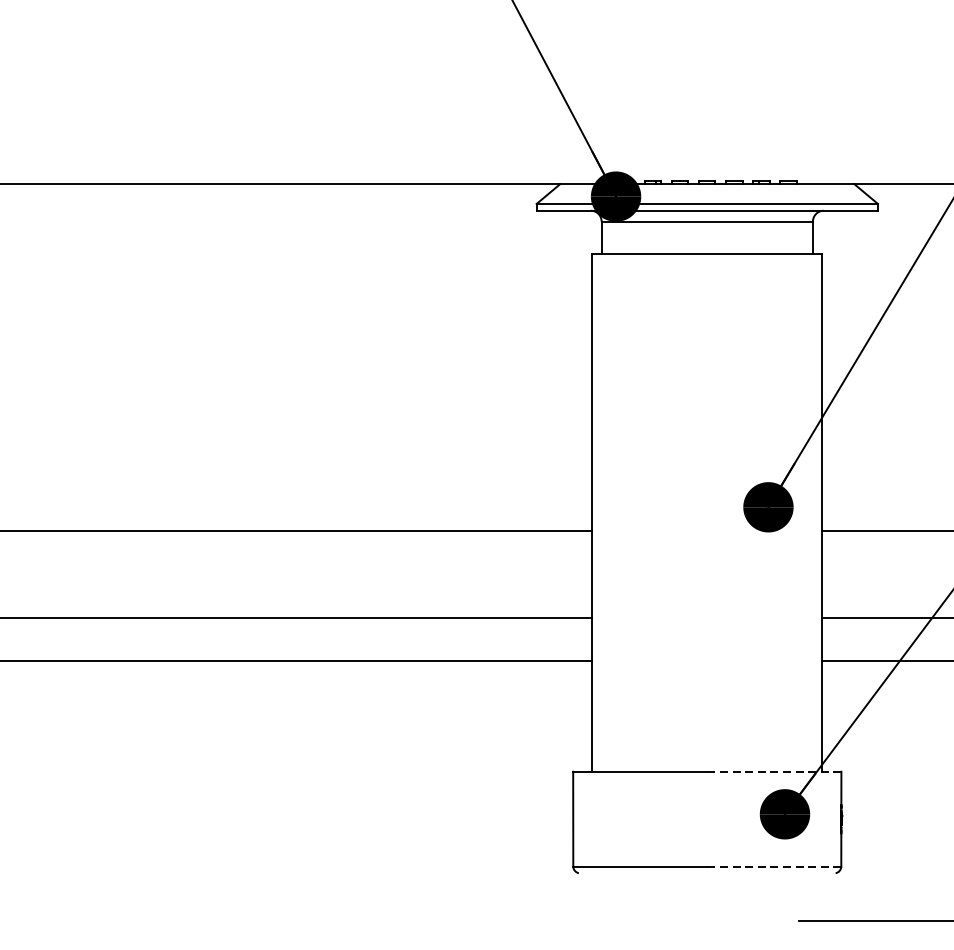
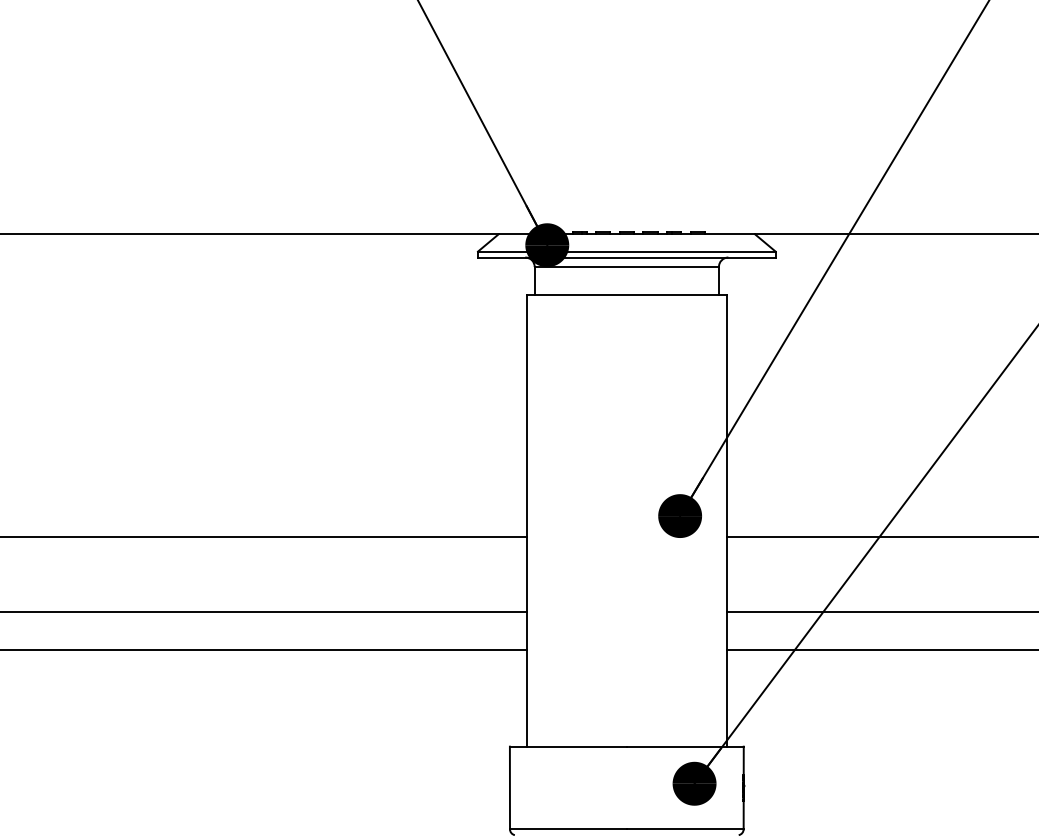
line: (774, 771) -> (685, 746), dashed -> solid
line: (774, 866) -> (685, 829), dashed -> solid

